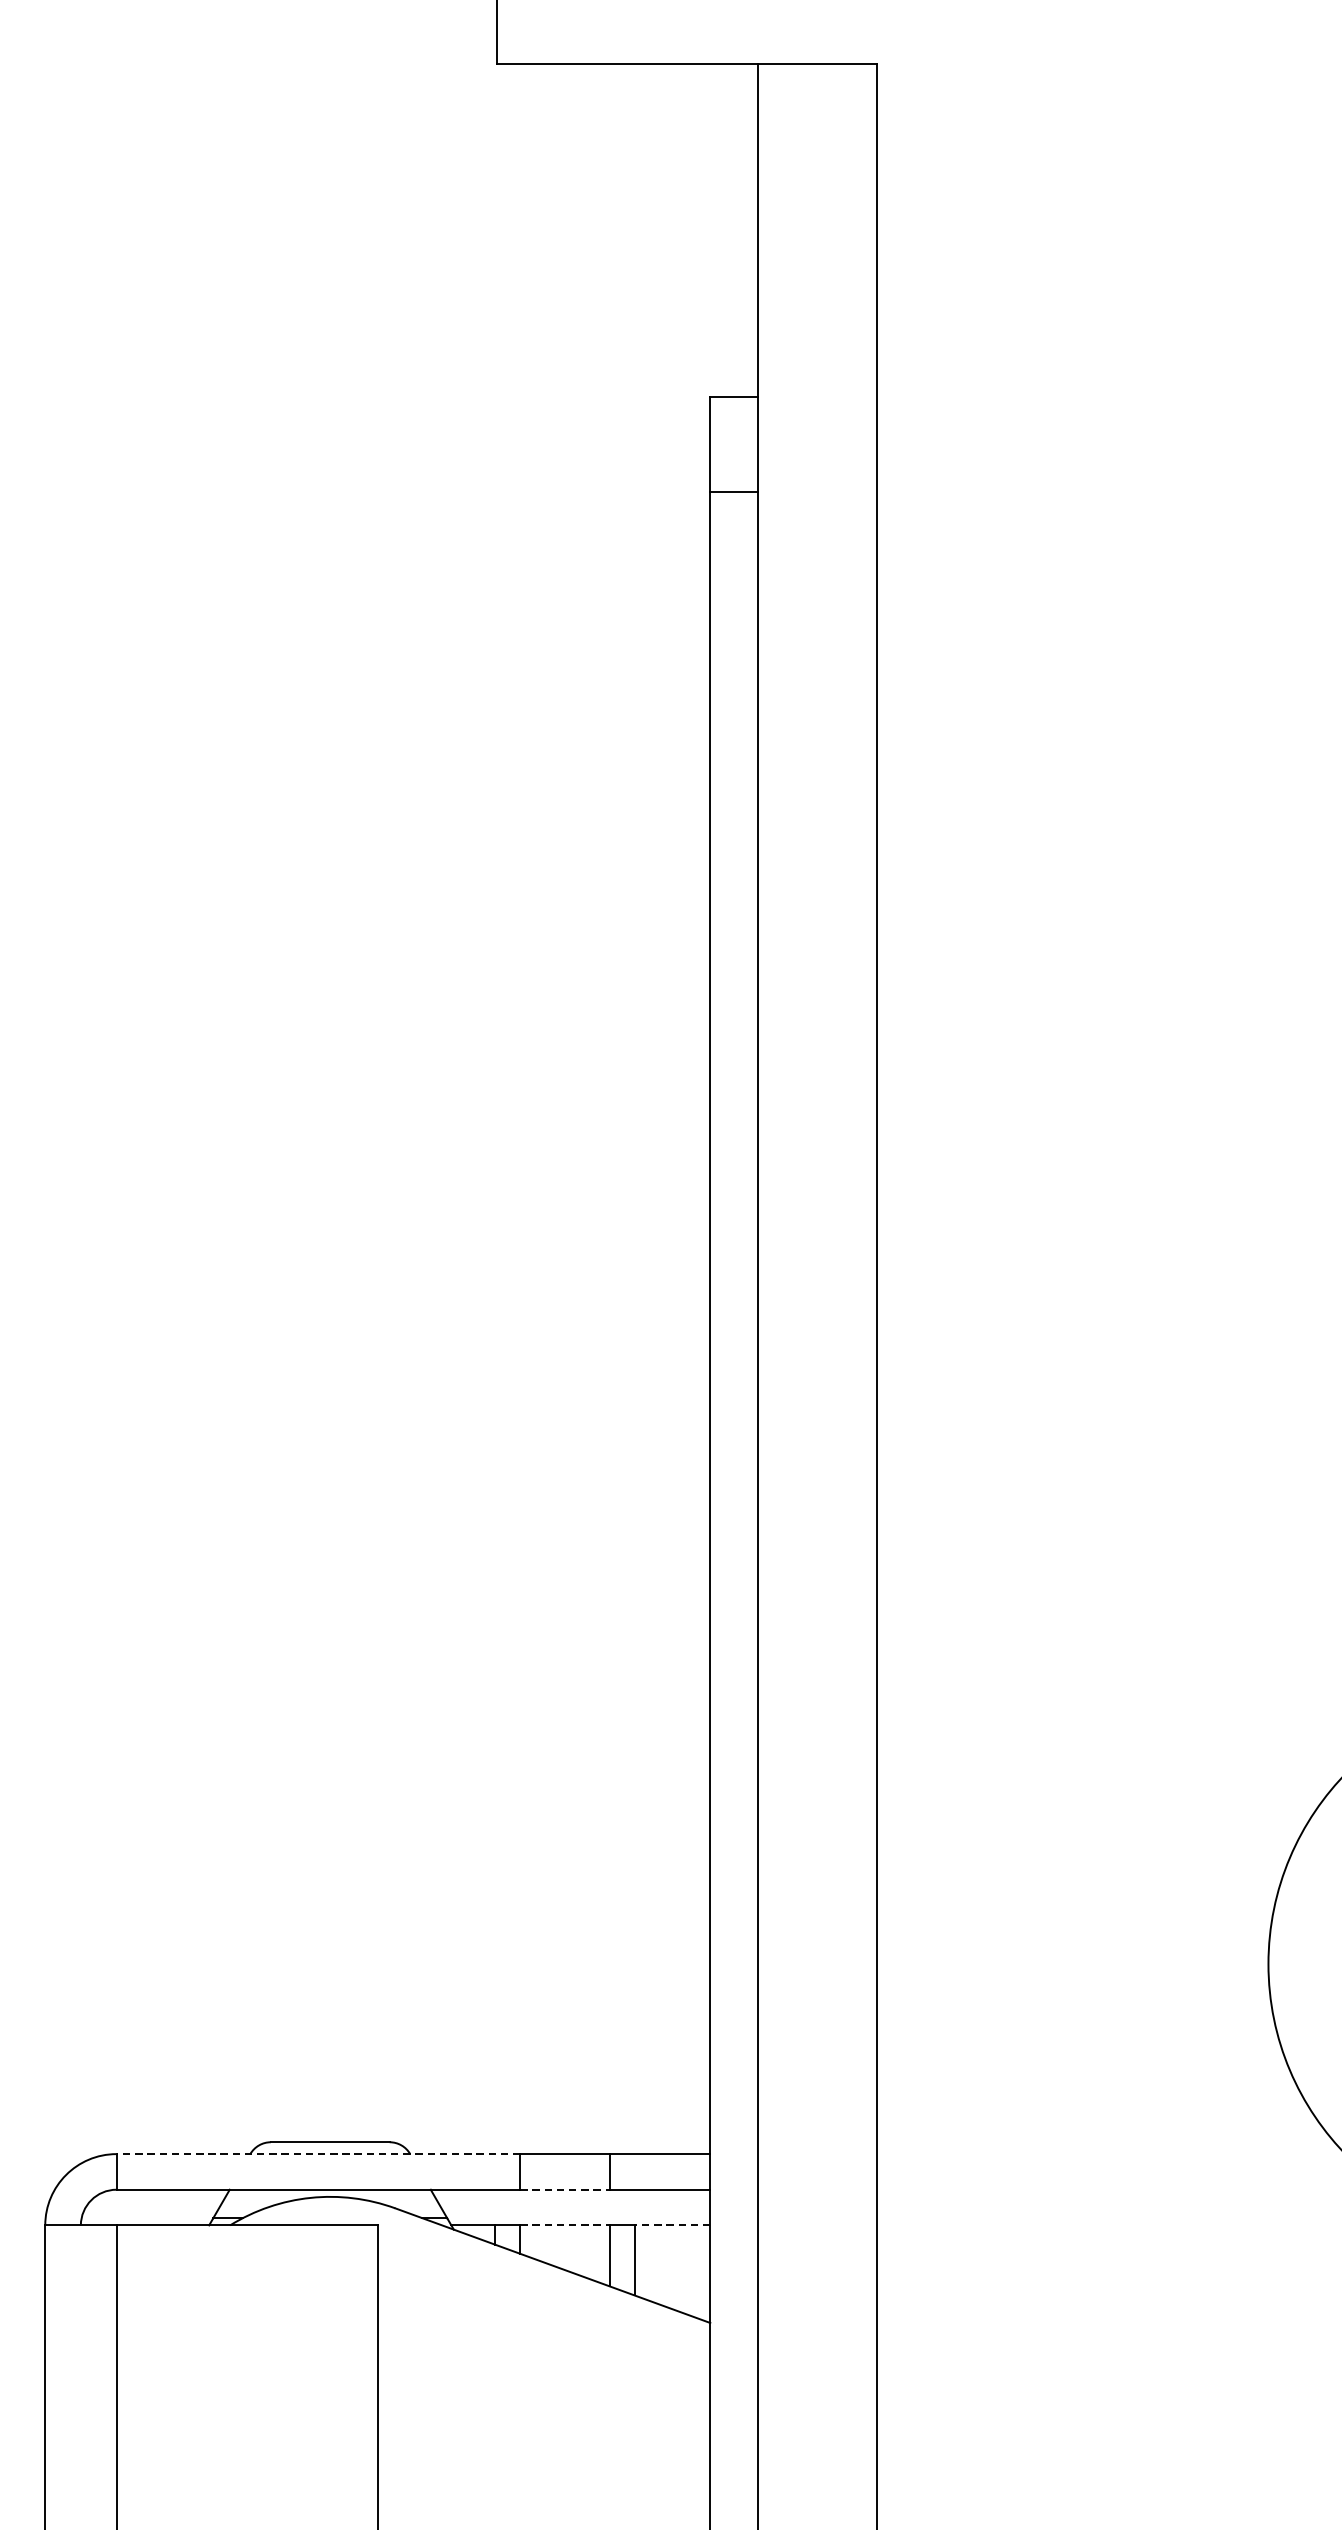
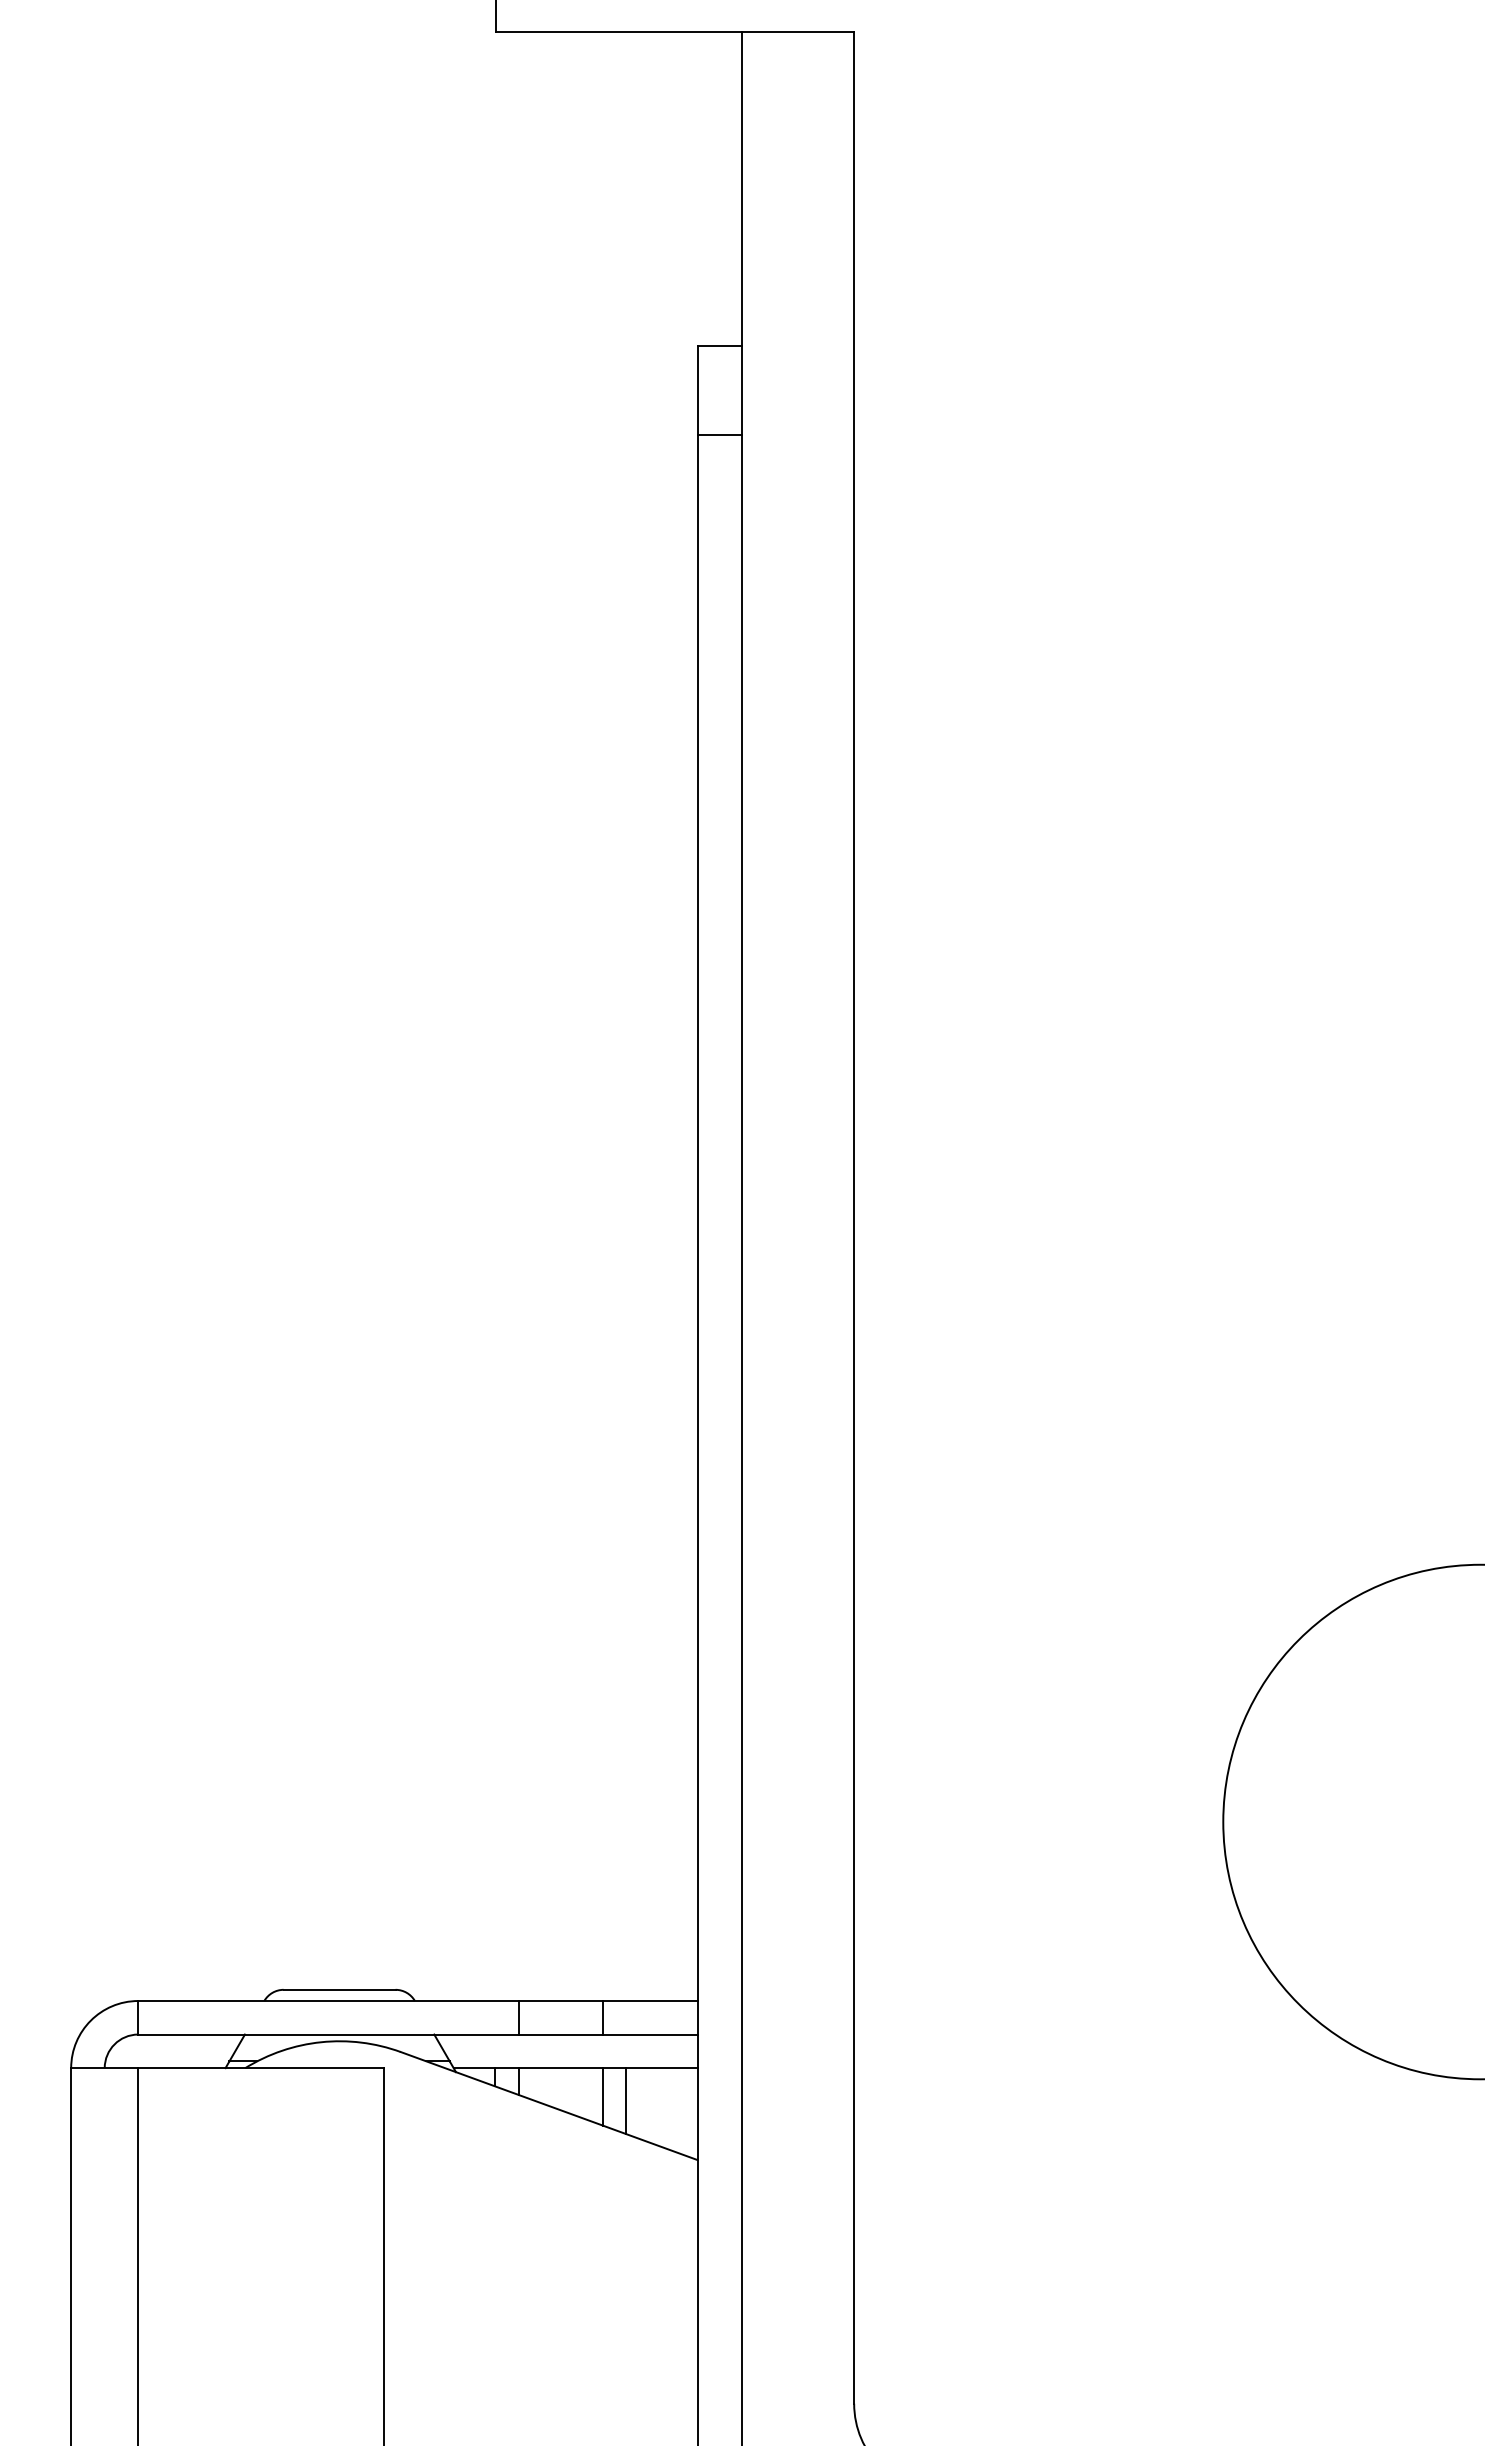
line: (317, 2154) -> (327, 2001), dashed -> solid
line: (565, 2189) -> (561, 2034), dashed -> solid
line: (565, 2225) -> (561, 2068), dashed -> solid
line: (672, 2225) -> (661, 2068), dashed -> solid

